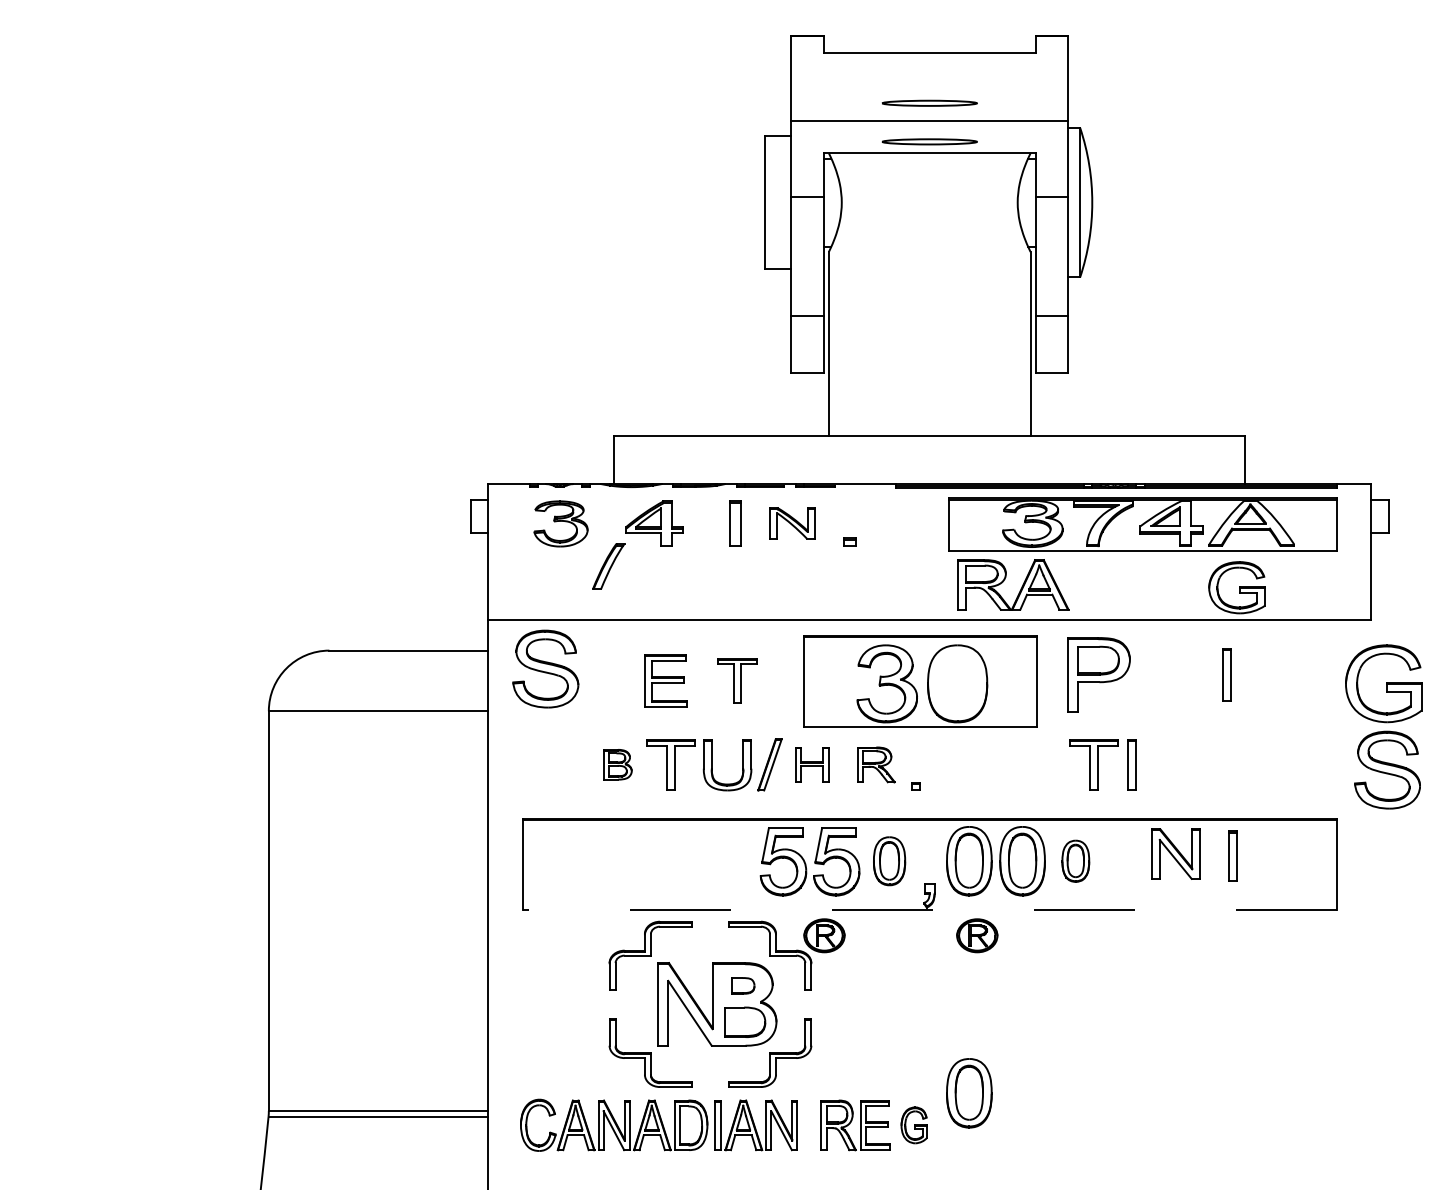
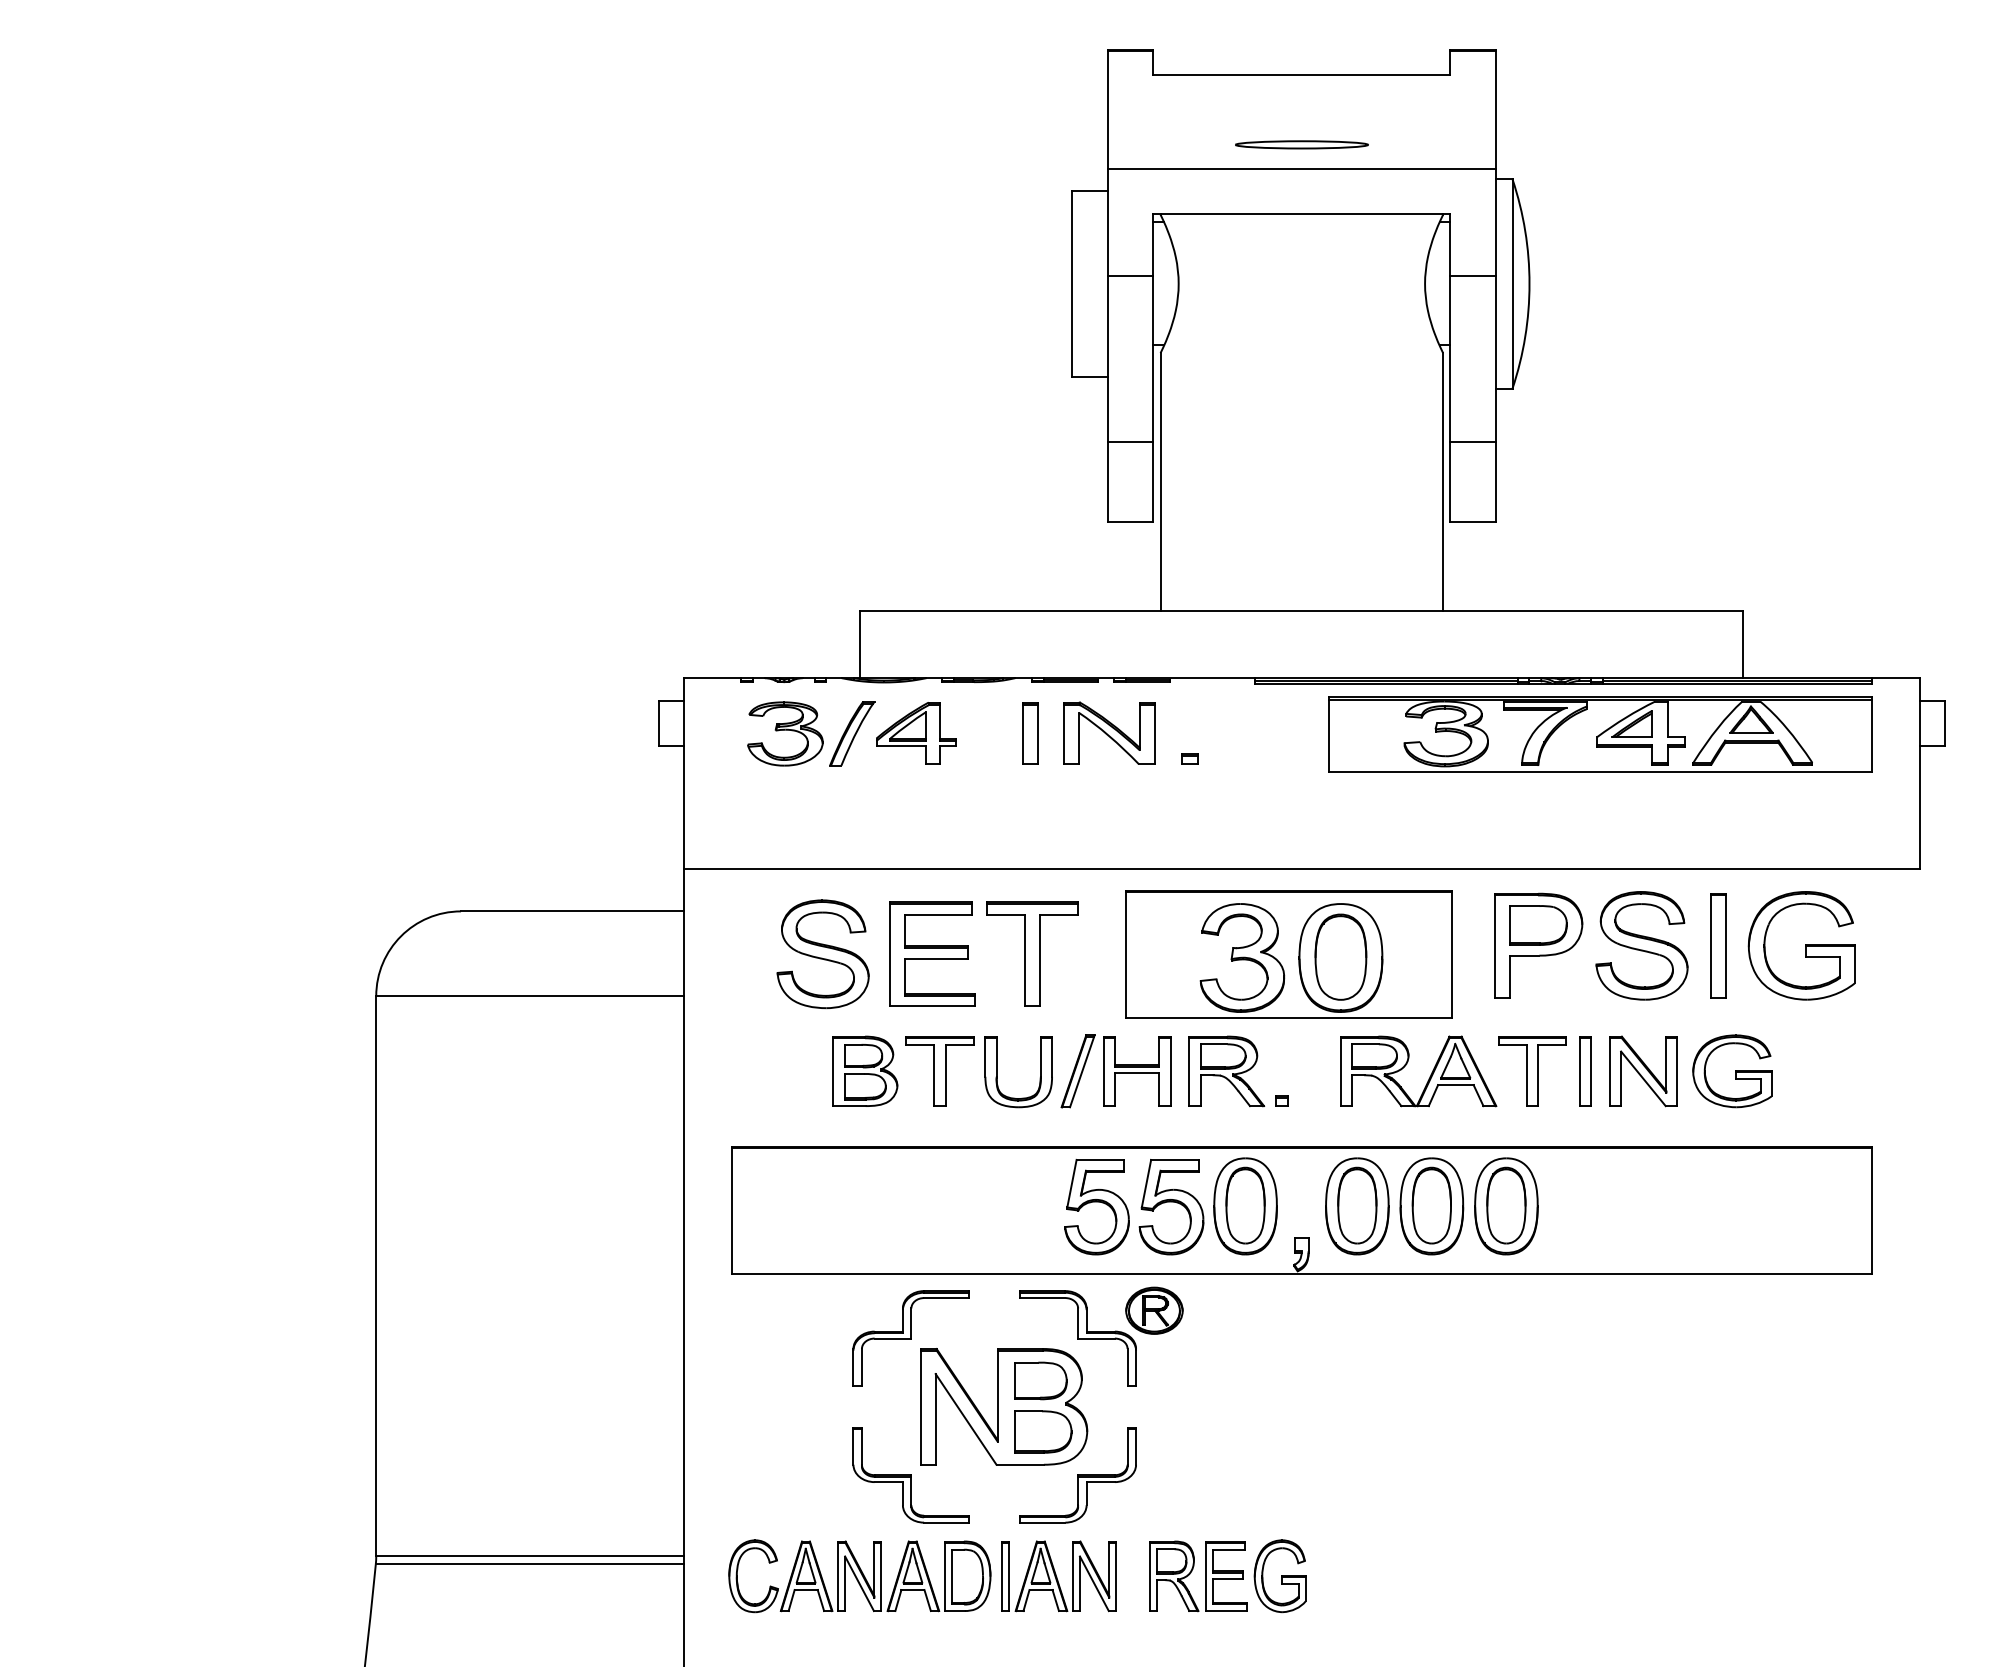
part: (929, 141) -> (1301, 198), removed
part: (792, 522) -> (1109, 732), size x1.43
part: (608, 566) -> (852, 733), moved
part: (1237, 587) -> (1732, 1071), moved
part: (1020, 588) -> (1429, 1076), moved
part: (545, 669) -> (822, 954), moved
part: (1227, 674) -> (1718, 945), size x1.43
part: (666, 680) -> (932, 953), size x1.43
part: (737, 680) -> (1032, 953), size x1.67
part: (957, 682) -> (1340, 956), added
part: (1383, 683) -> (1801, 945), moved
part: (618, 764) -> (865, 1070), size x1.67
part: (812, 764) -> (1137, 1071), size x1.43
part: (875, 764) -> (1226, 1071), size x1.43
part: (1387, 769) -> (1641, 945), moved
part: (1175, 854) -> (1643, 1071), moved
part: (1232, 856) -> (1726, 1199), removed
part: (889, 861) -> (1245, 1206), size x1.43
part: (1075, 861) -> (1506, 1206), size x1.67
line: (929, 909) -> (1301, 1274), dashed -> solid
part: (977, 935) -> (1368, 1310), removed
part: (743, 985) -> (1040, 1380), size x1.67
part: (969, 1093) -> (1357, 1531), removed
part: (913, 1125) -> (1279, 1576), size x1.43

